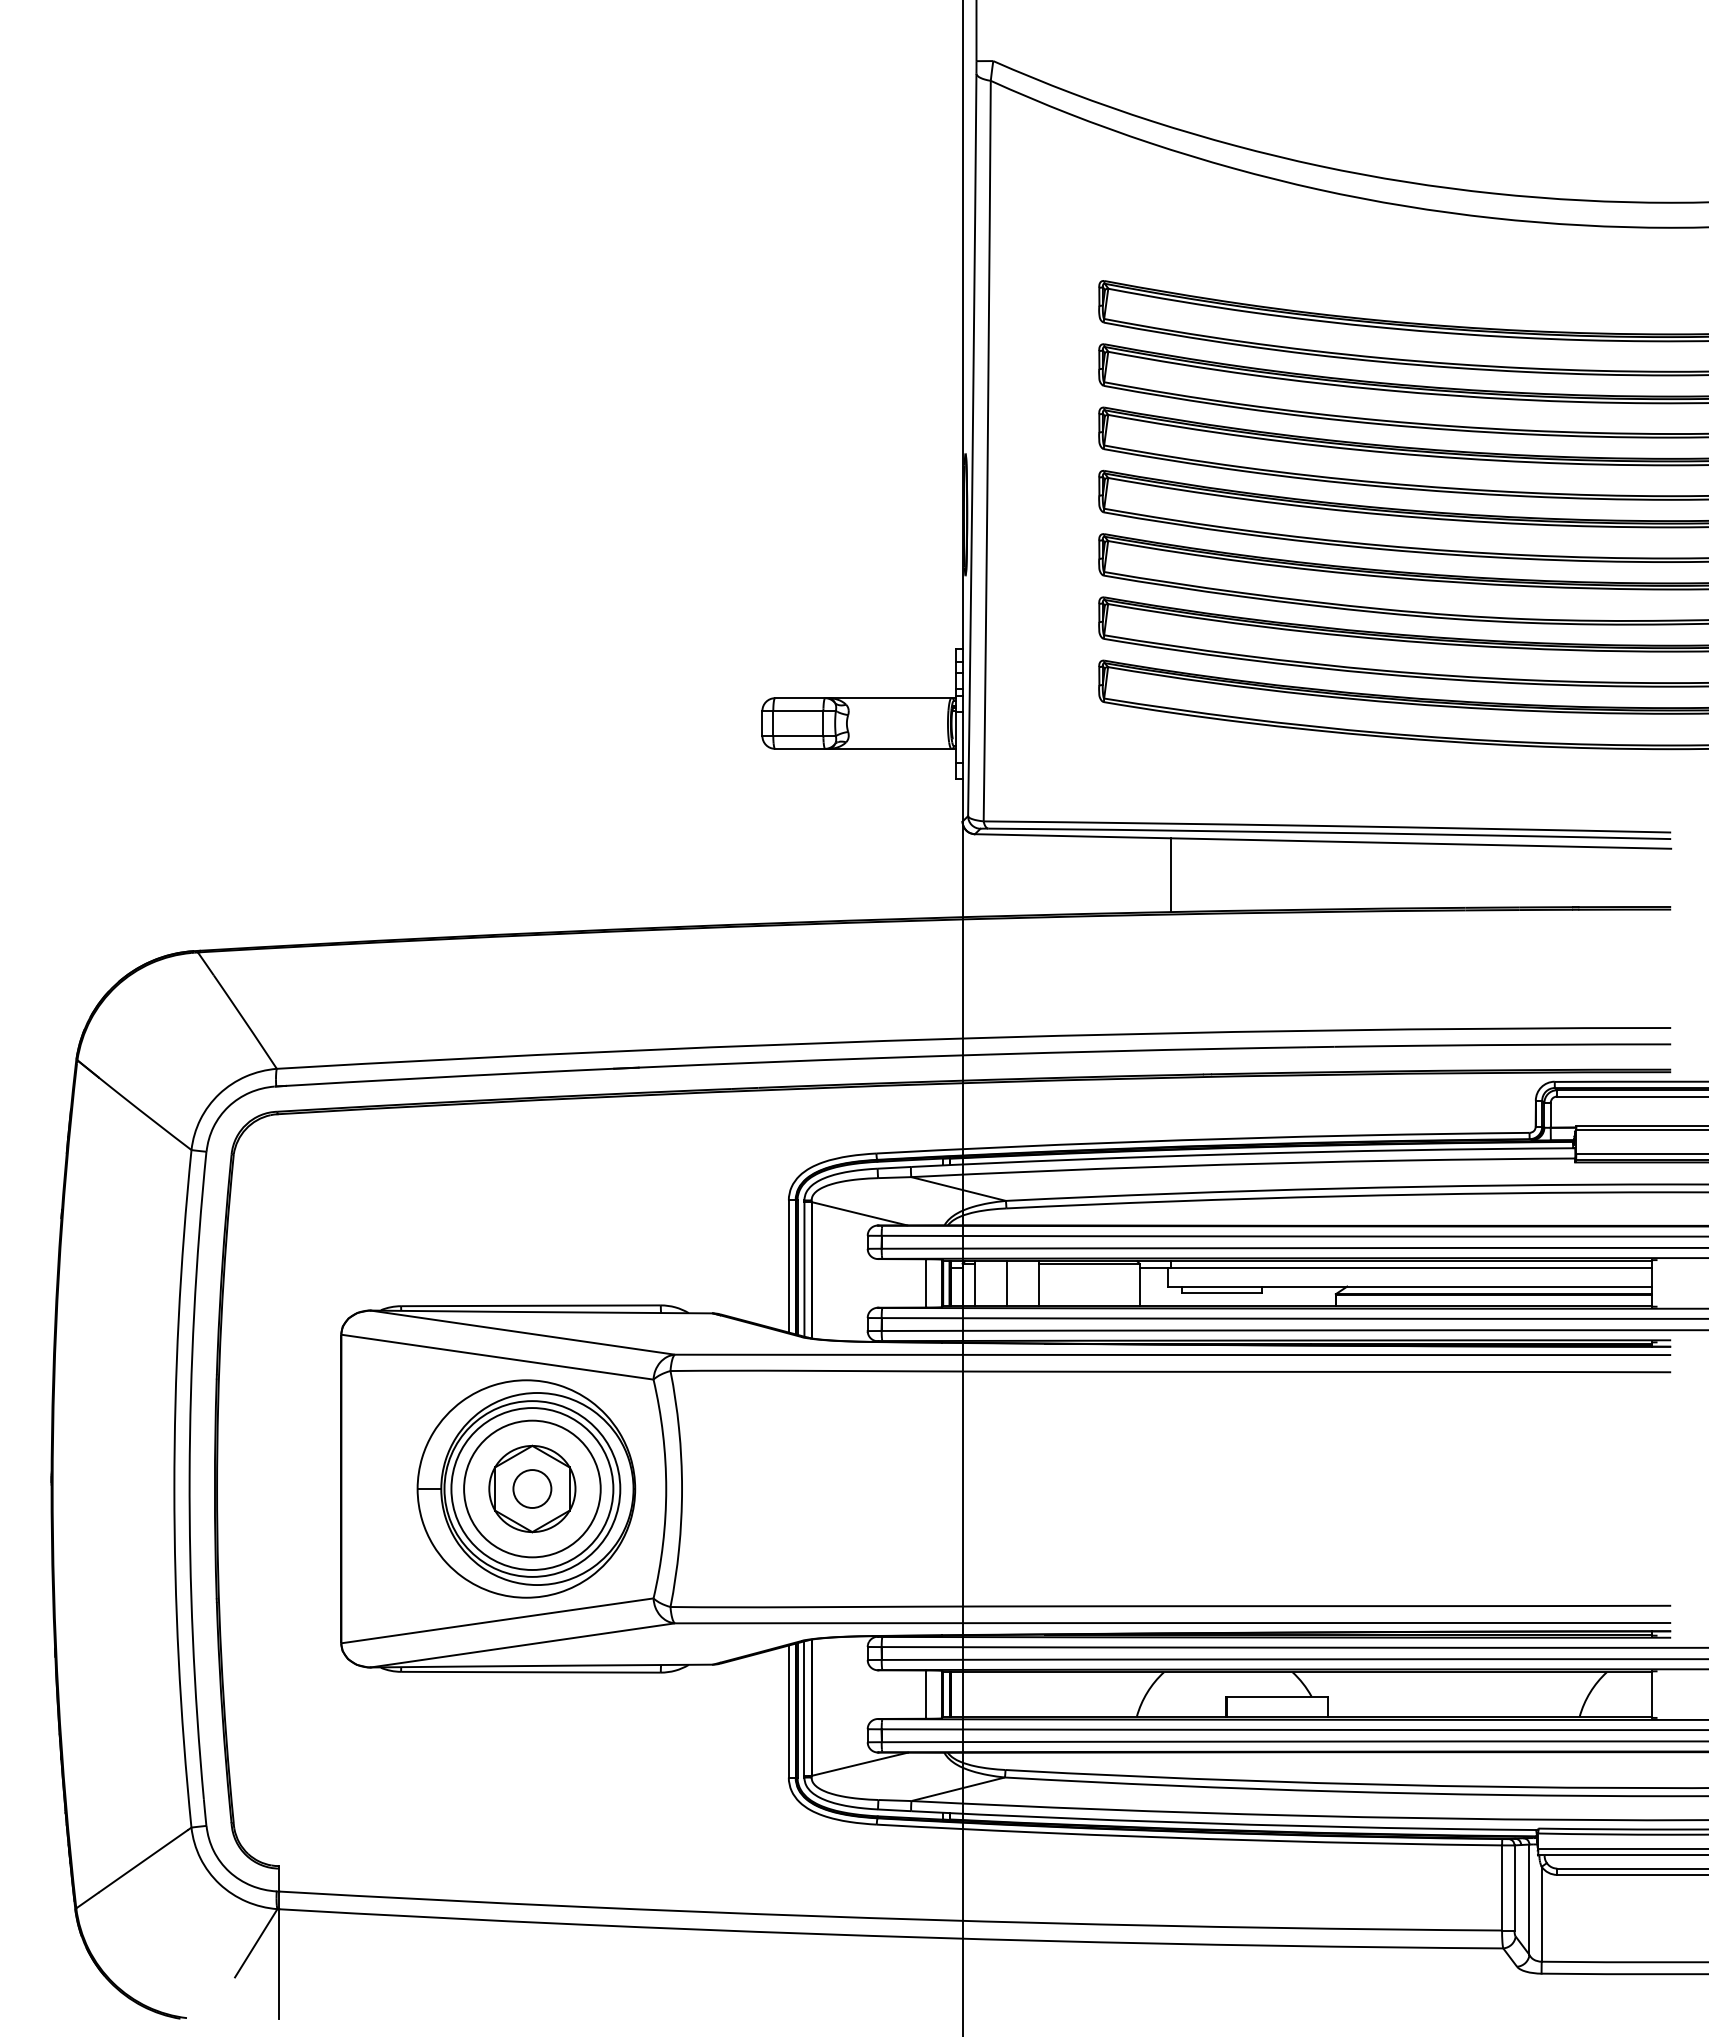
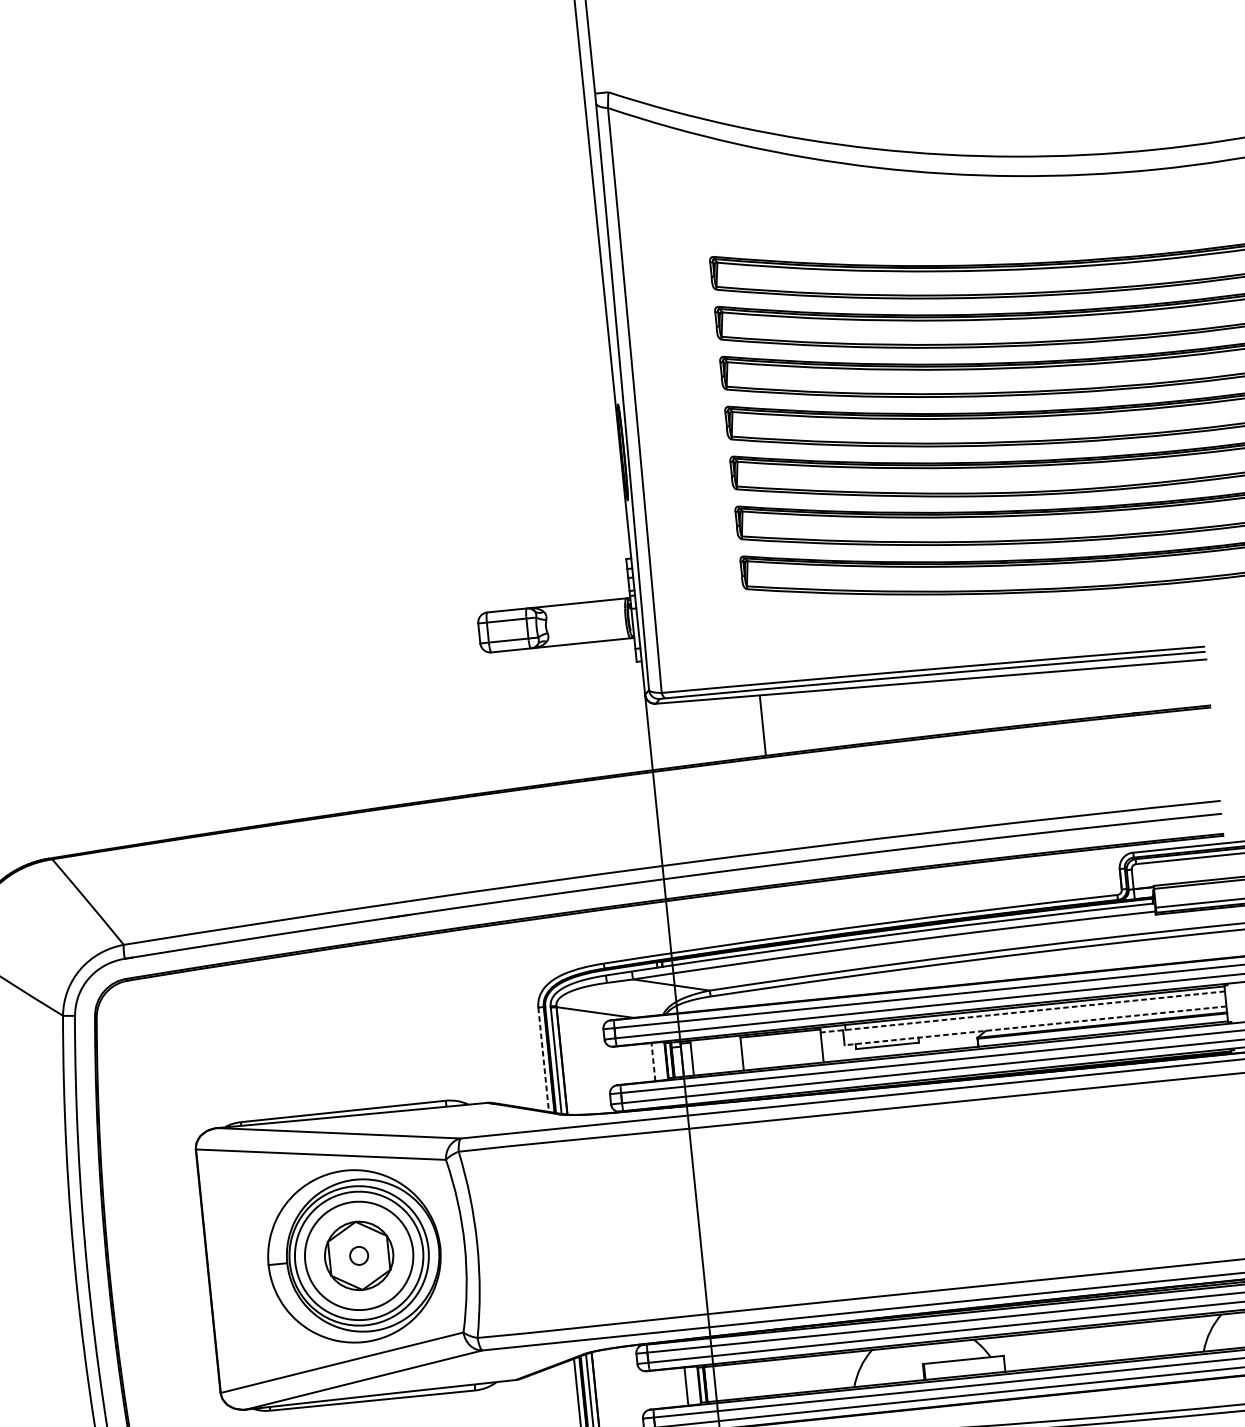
line: (1171, 875) -> (762, 725), moved
line: (788, 1266) -> (543, 1059), solid -> dashed
line: (1395, 1267) -> (1022, 1011), solid -> dashed
line: (926, 1282) -> (653, 1061), solid -> dashed
line: (1006, 1283) -> (716, 1055), removed
line: (1410, 1286) -> (1035, 1025), solid -> dashed
circle: (532, 1489) -> (359, 1256), size x0.6

